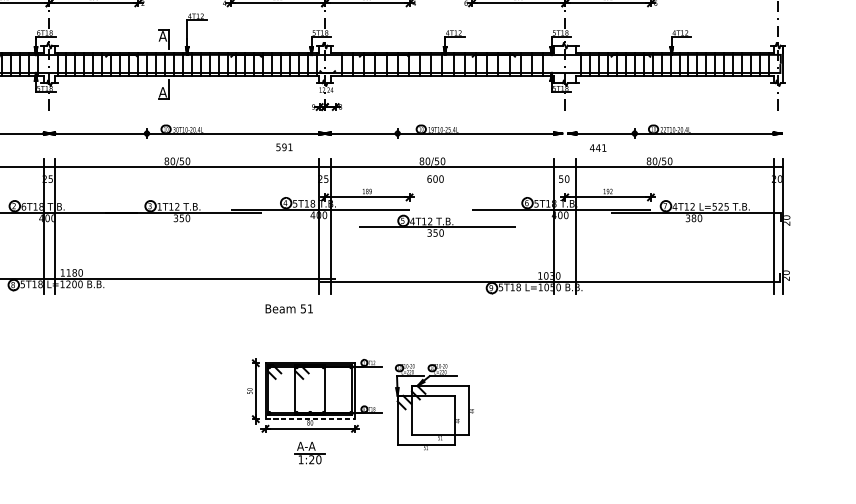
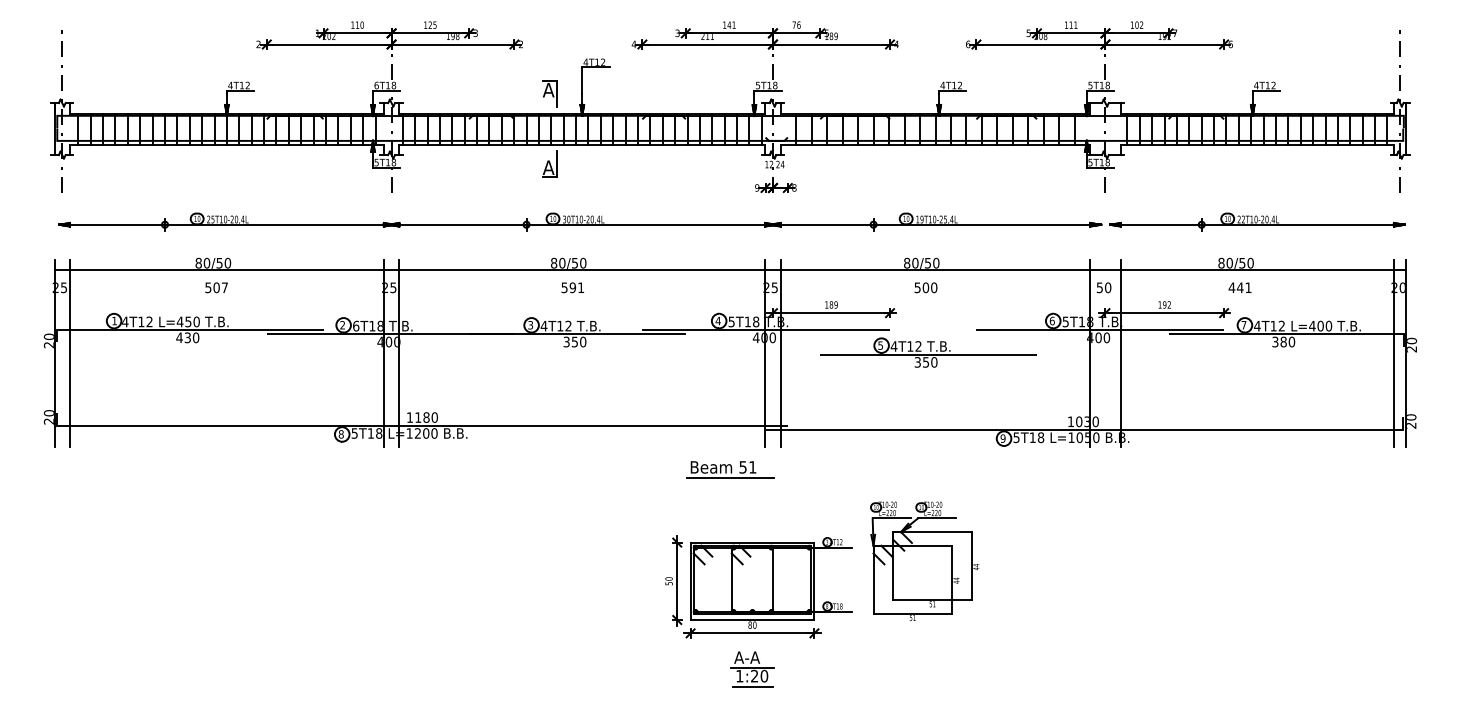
text: (284, 147) -> (572, 287), moved
text: (597, 147) -> (1239, 287), moved
text: (429, 178) -> (917, 287), 600 -> 500
text: (159, 206) -> (543, 325), 1T12 -> 4T12
text: (720, 206) -> (1320, 325), L=525 -> L=400
line: (294, 316) -> (730, 478), added
part: (434, 406) -> (924, 560), moved
line: (310, 419) -> (752, 620), dashed -> solid
line: (310, 467) -> (752, 687), added

